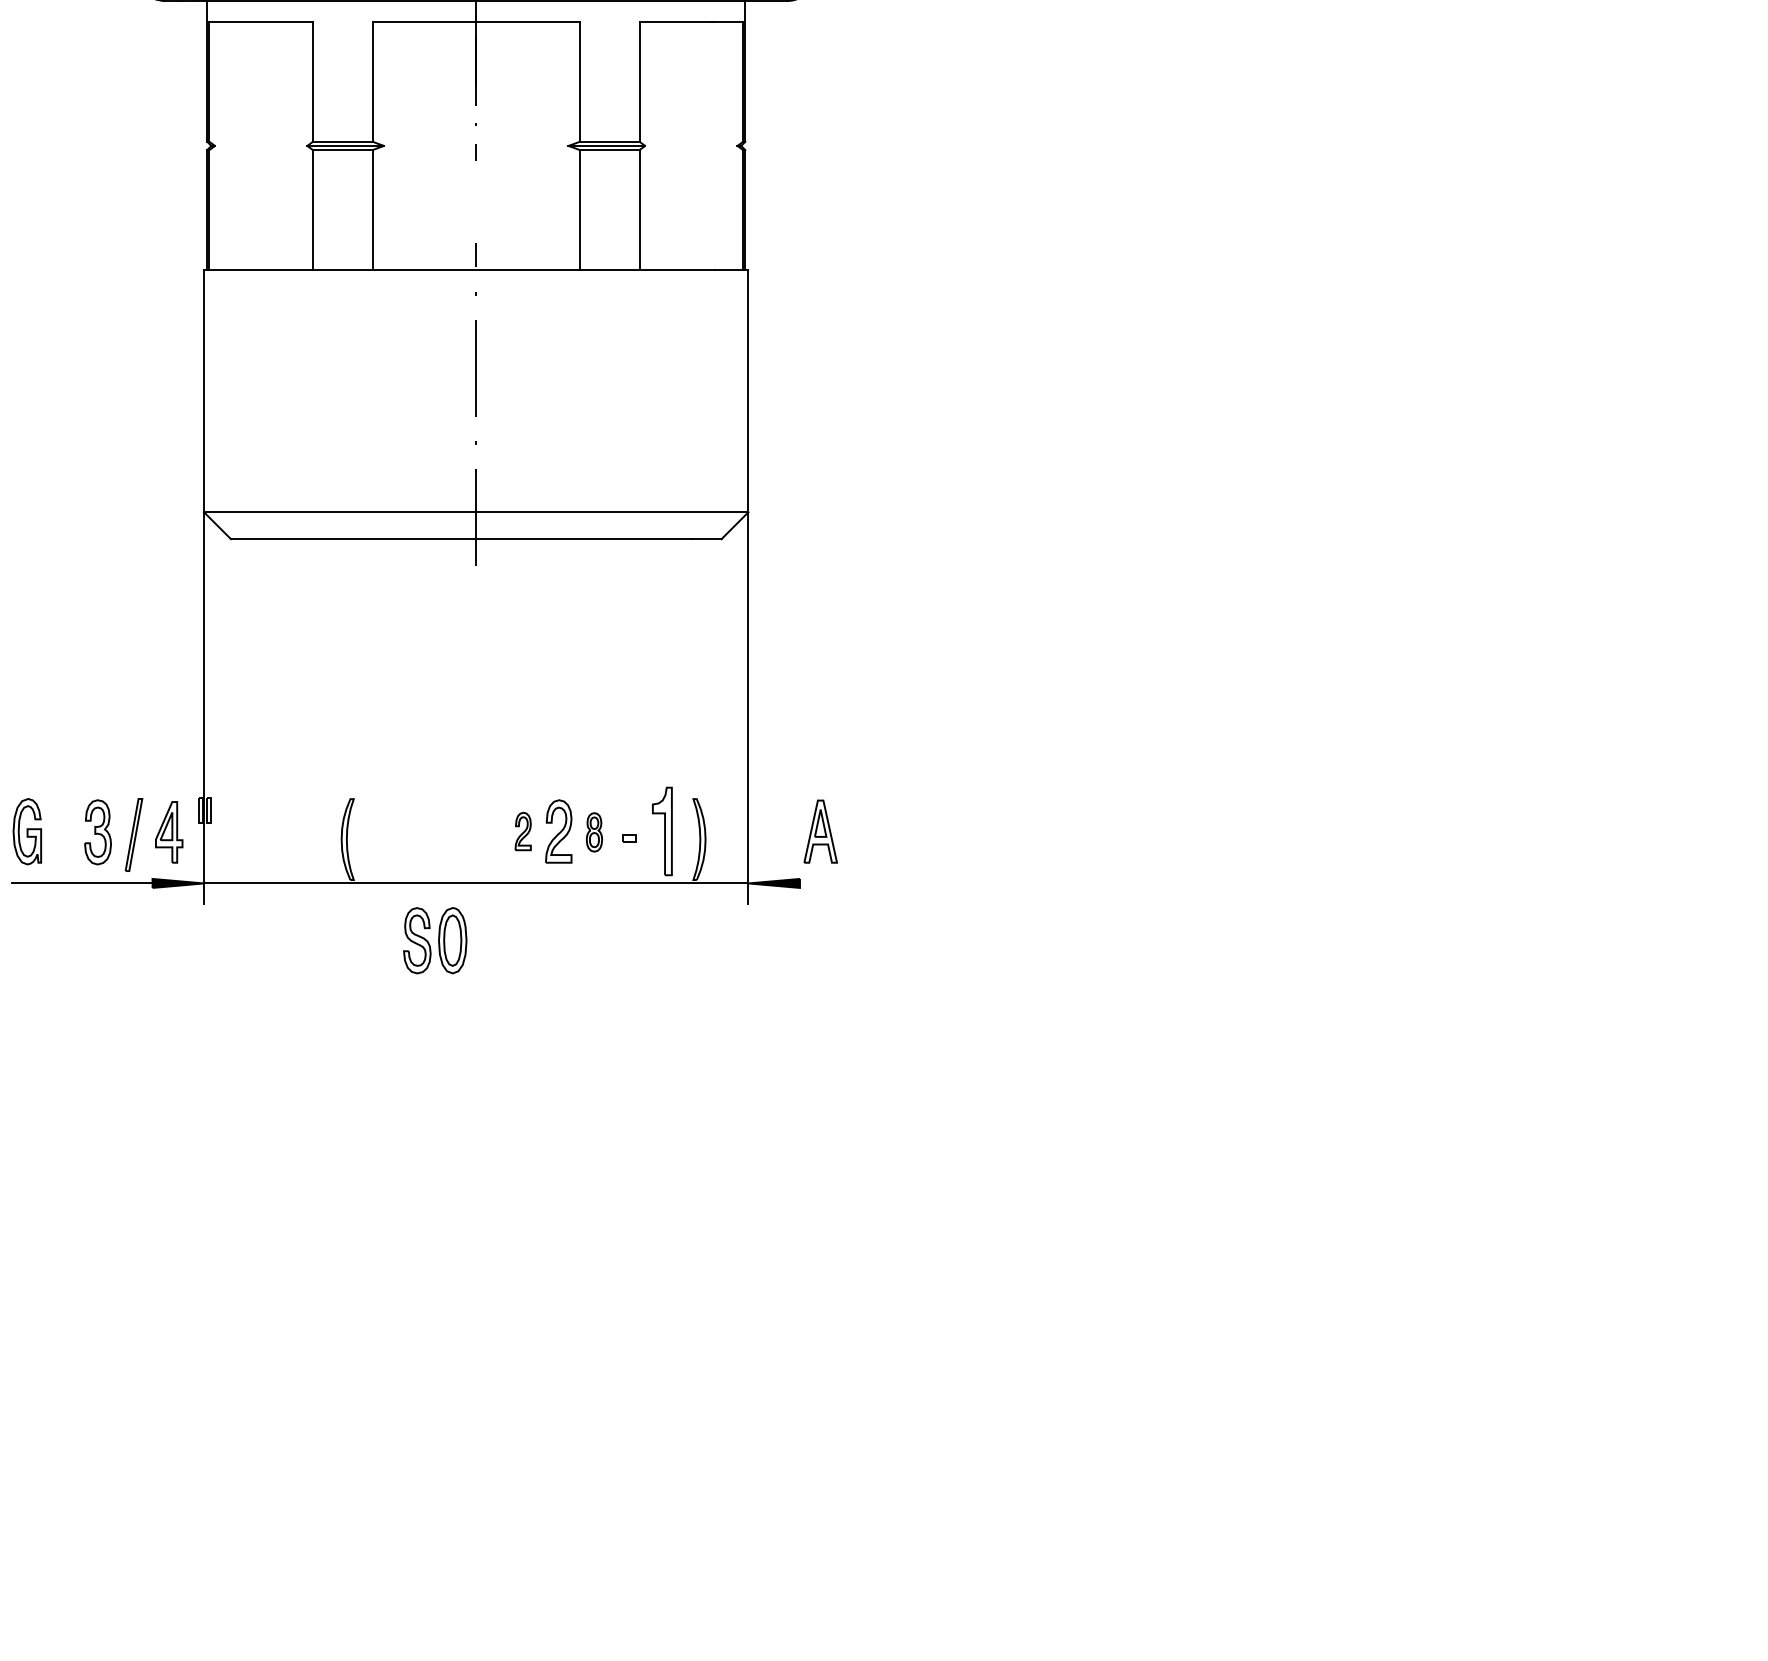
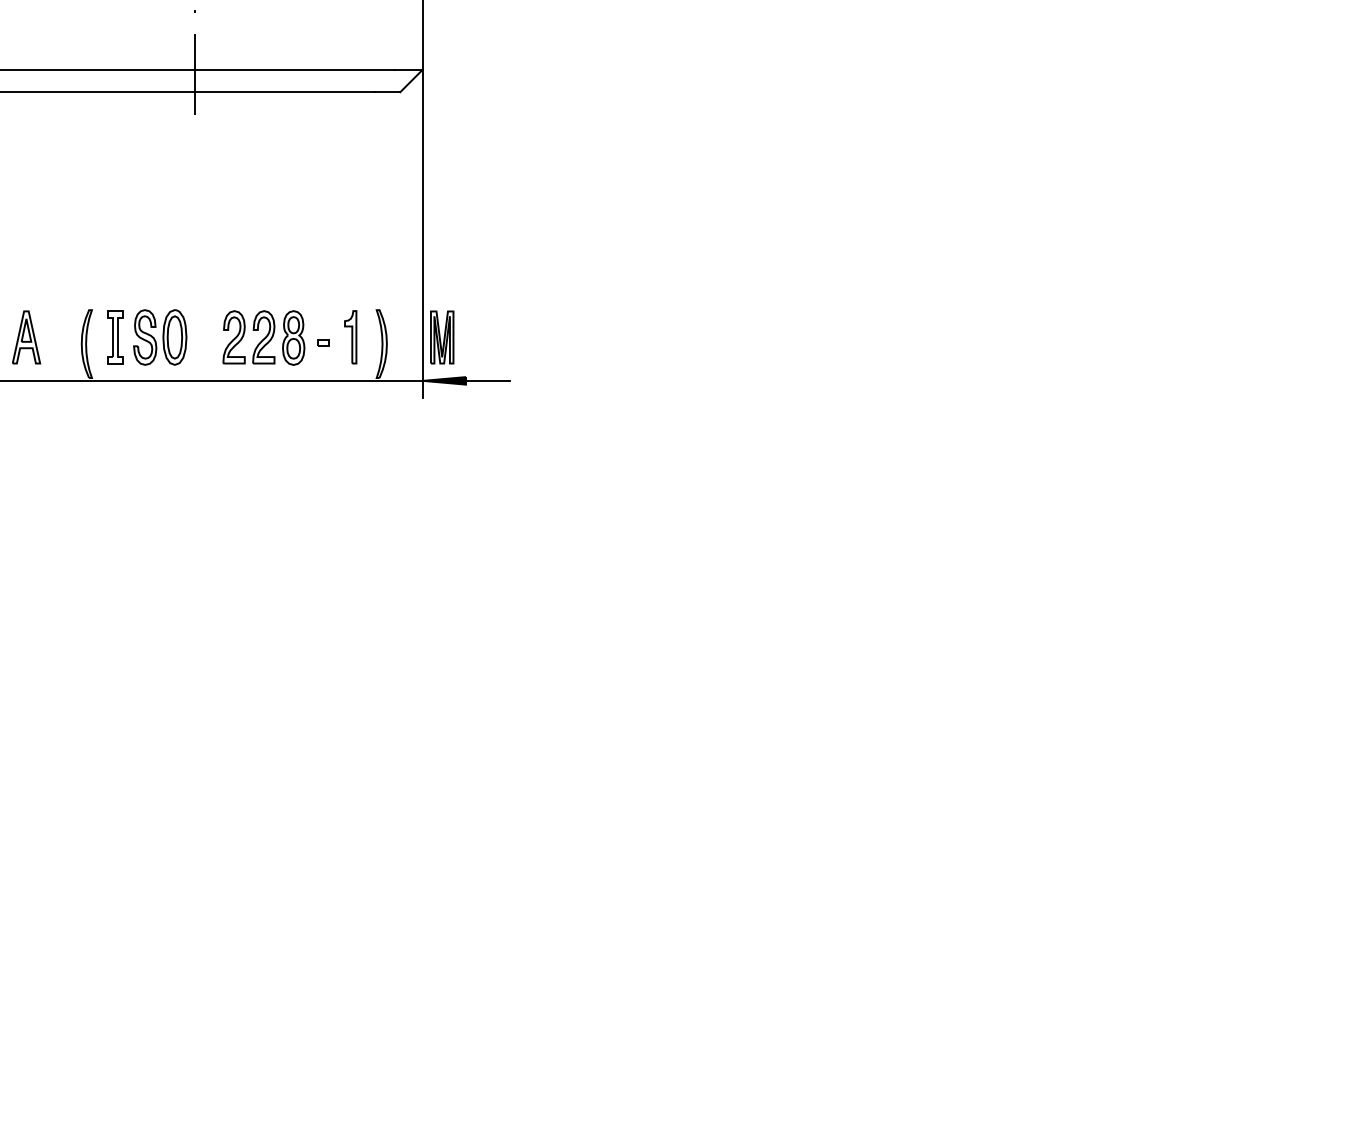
part: (381, 831) -> (115, 337), added
part: (522, 831) -> (233, 337), size x1.67
part: (662, 831) -> (350, 337), size x0.71
part: (771, 831) -> (442, 337), added
part: (820, 831) -> (26, 337), moved
part: (594, 832) -> (293, 338), size x1.67
line: (825, 883) -> (487, 380), added
part: (435, 940) -> (160, 337), moved

